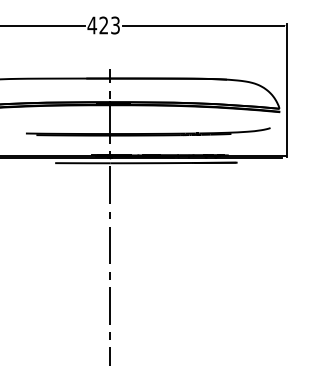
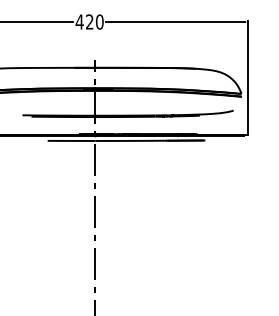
text: (115, 24) -> (99, 21), 423 -> 420

